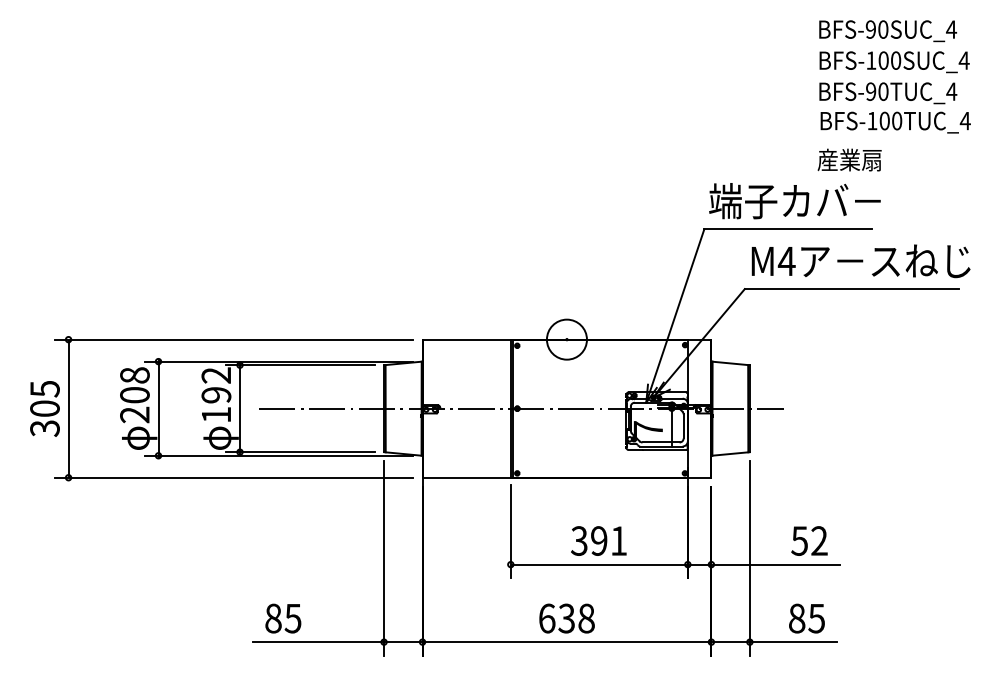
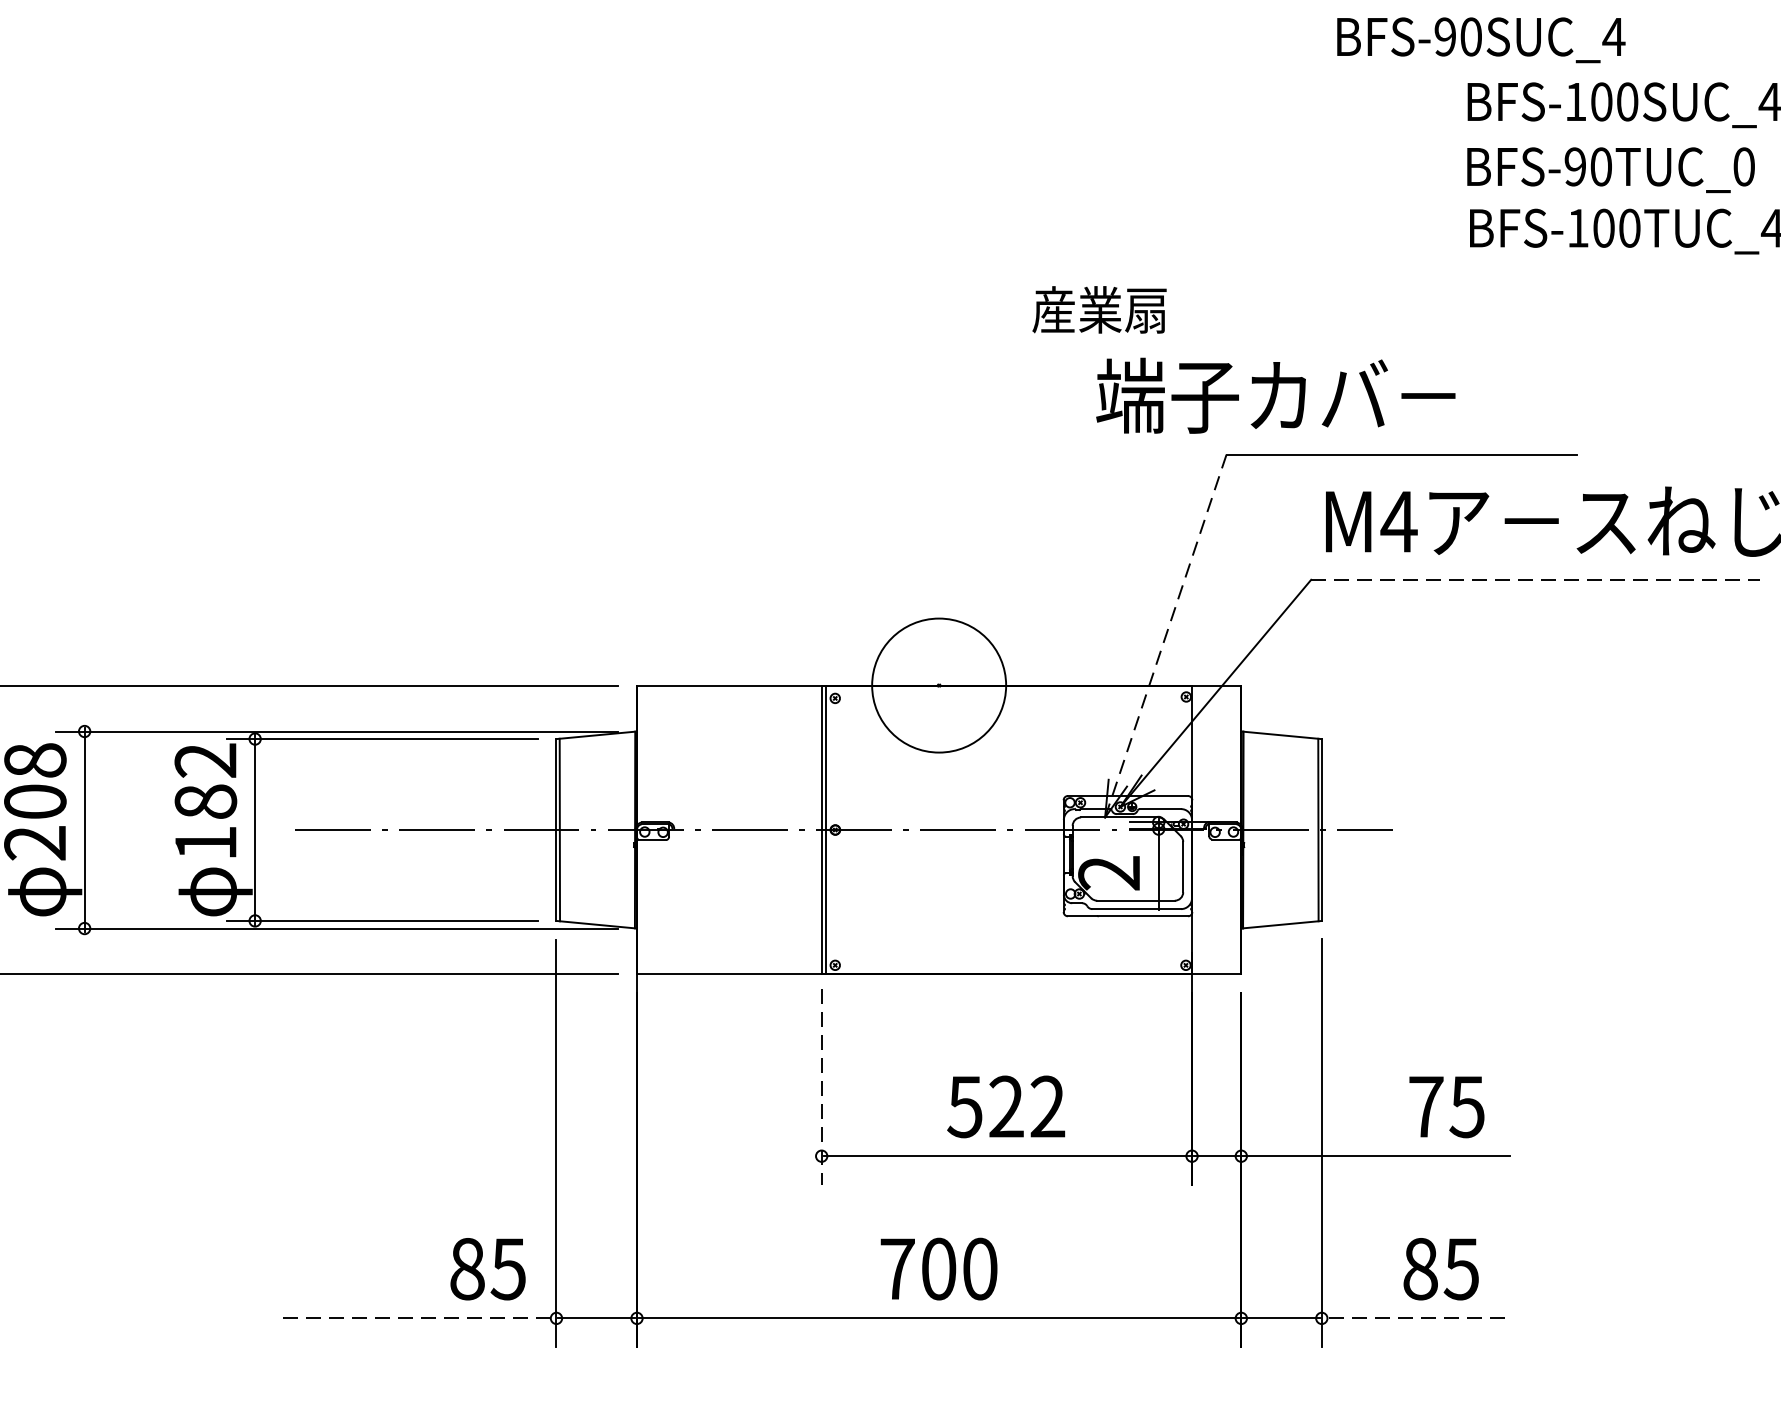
text: (888, 31) -> (1482, 40), moved
text: (951, 91) -> (1743, 166), BFS-90TUC_4 -> BFS-90TUC_0
text: (849, 159) -> (1099, 308), moved
text: (794, 201) -> (1274, 396), moved
line: (852, 289) -> (1536, 580), solid -> dashed
line: (675, 315) -> (1166, 635), solid -> dashed
circle: (566, 339) -> (938, 685), size x1.6
text: (216, 395) -> (205, 802), 192 -> 182
text: (647, 429) -> (1107, 873), 7 -> 2
line: (510, 531) -> (821, 1086), solid -> dashed
text: (599, 540) -> (1007, 1105), 391 -> 522
text: (809, 540) -> (1446, 1105), 52 -> 75
text: (283, 618) -> (488, 1268), moved
text: (566, 618) -> (938, 1268), 638 -> 700
line: (319, 642) -> (421, 1319), solid -> dashed
line: (793, 642) -> (1413, 1319), solid -> dashed

